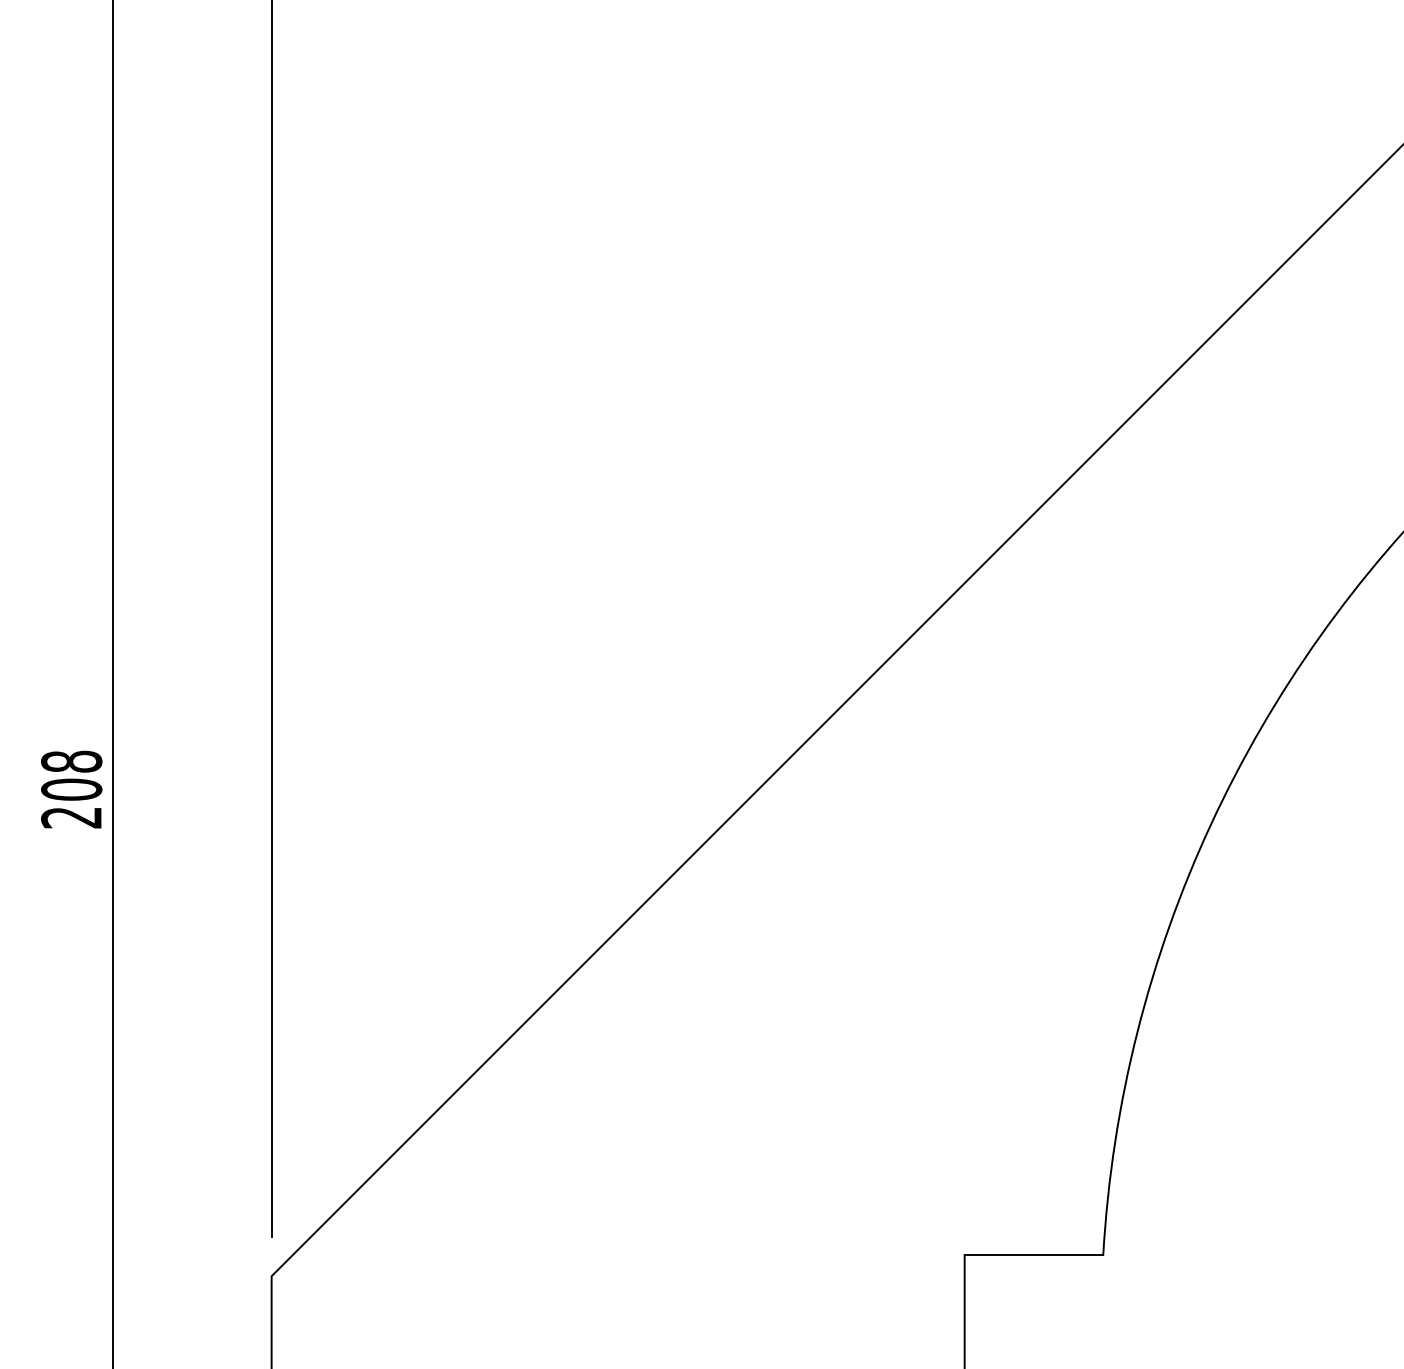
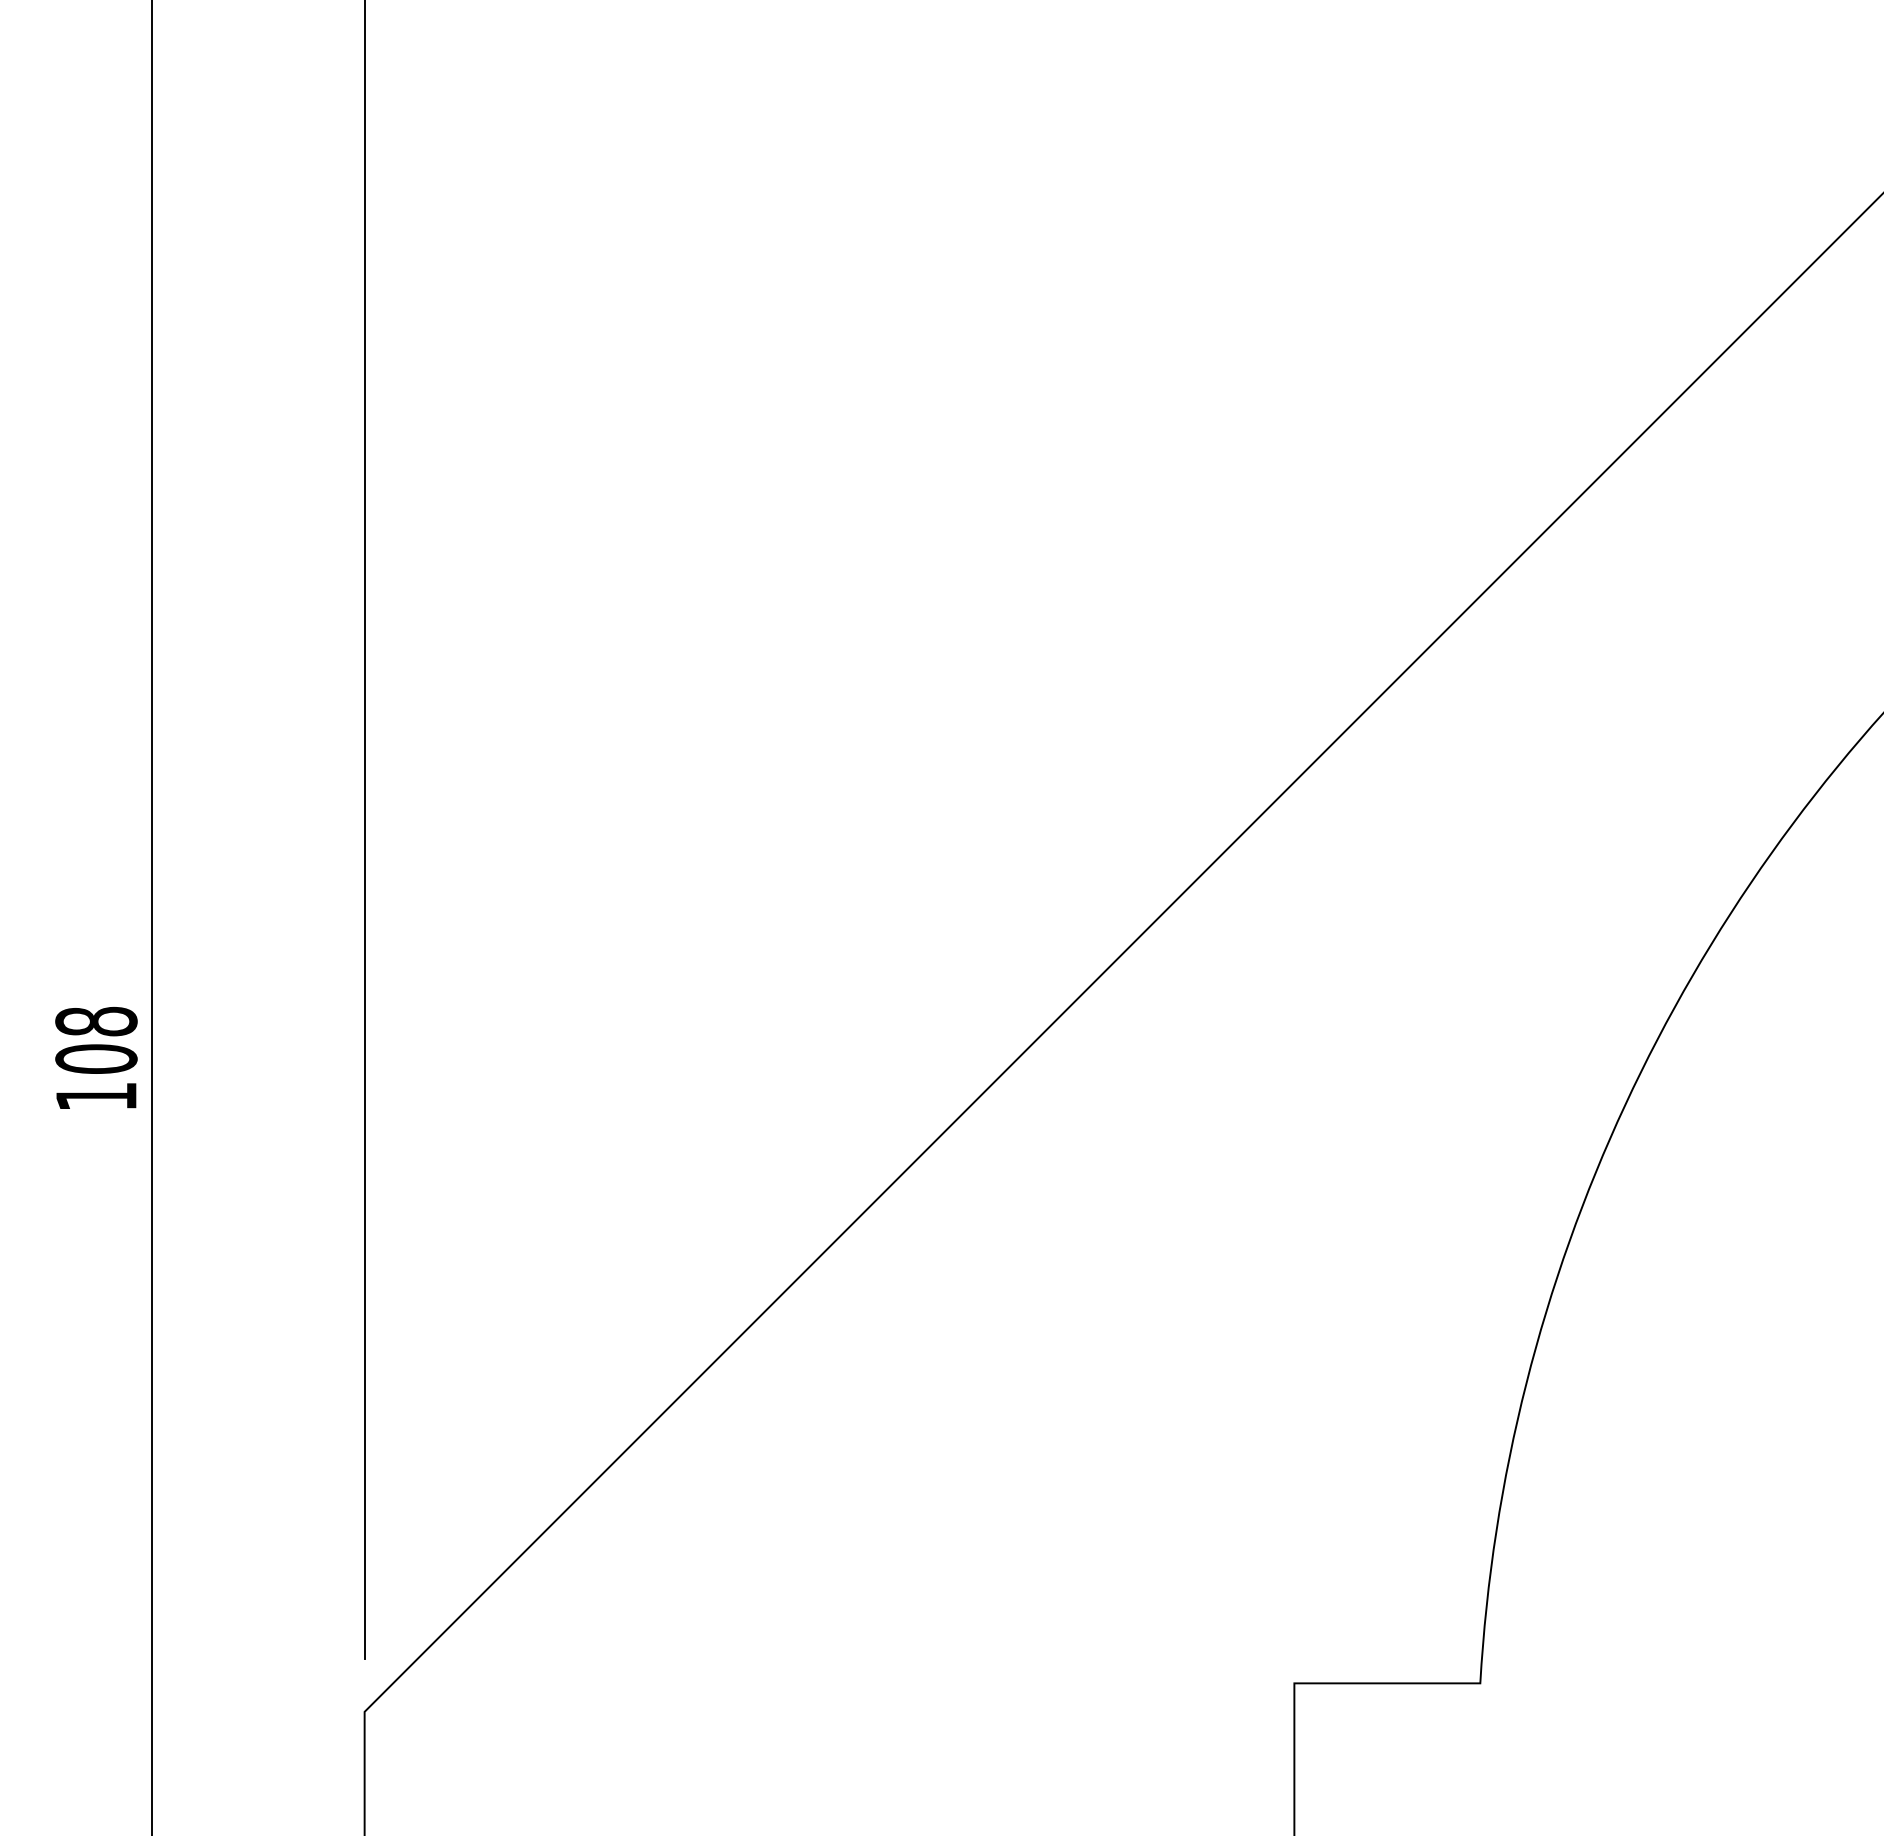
text: (71, 818) -> (95, 1097), 208 -> 108

